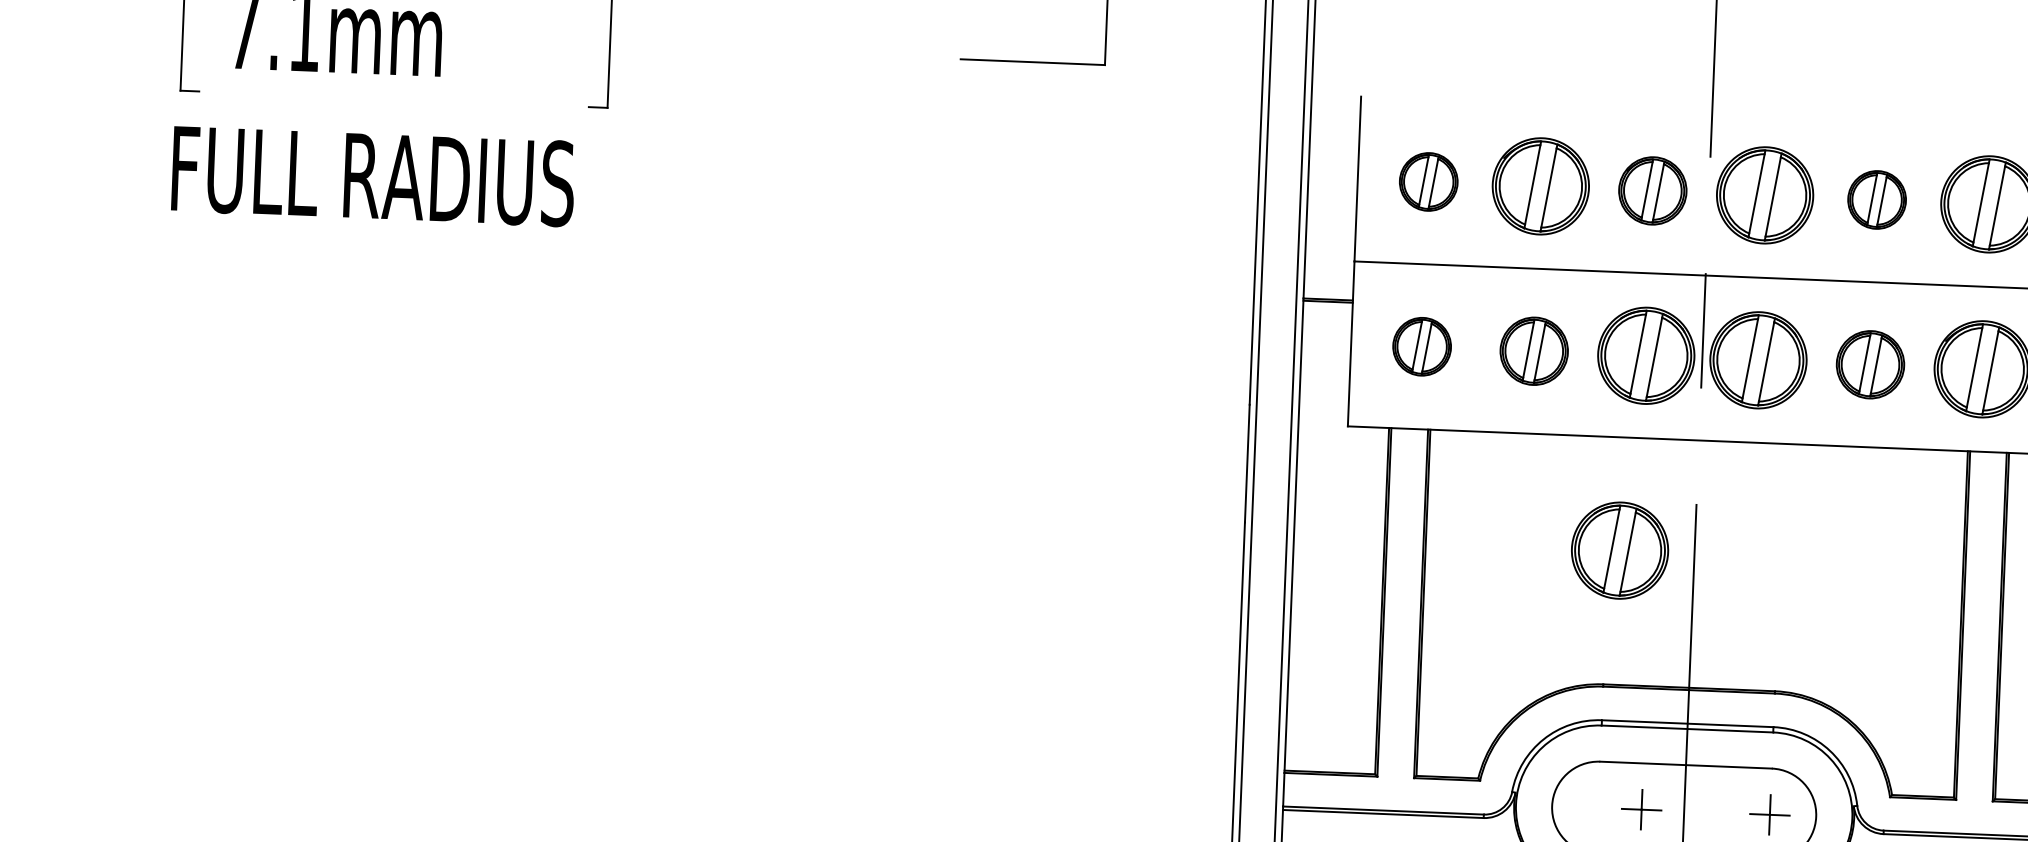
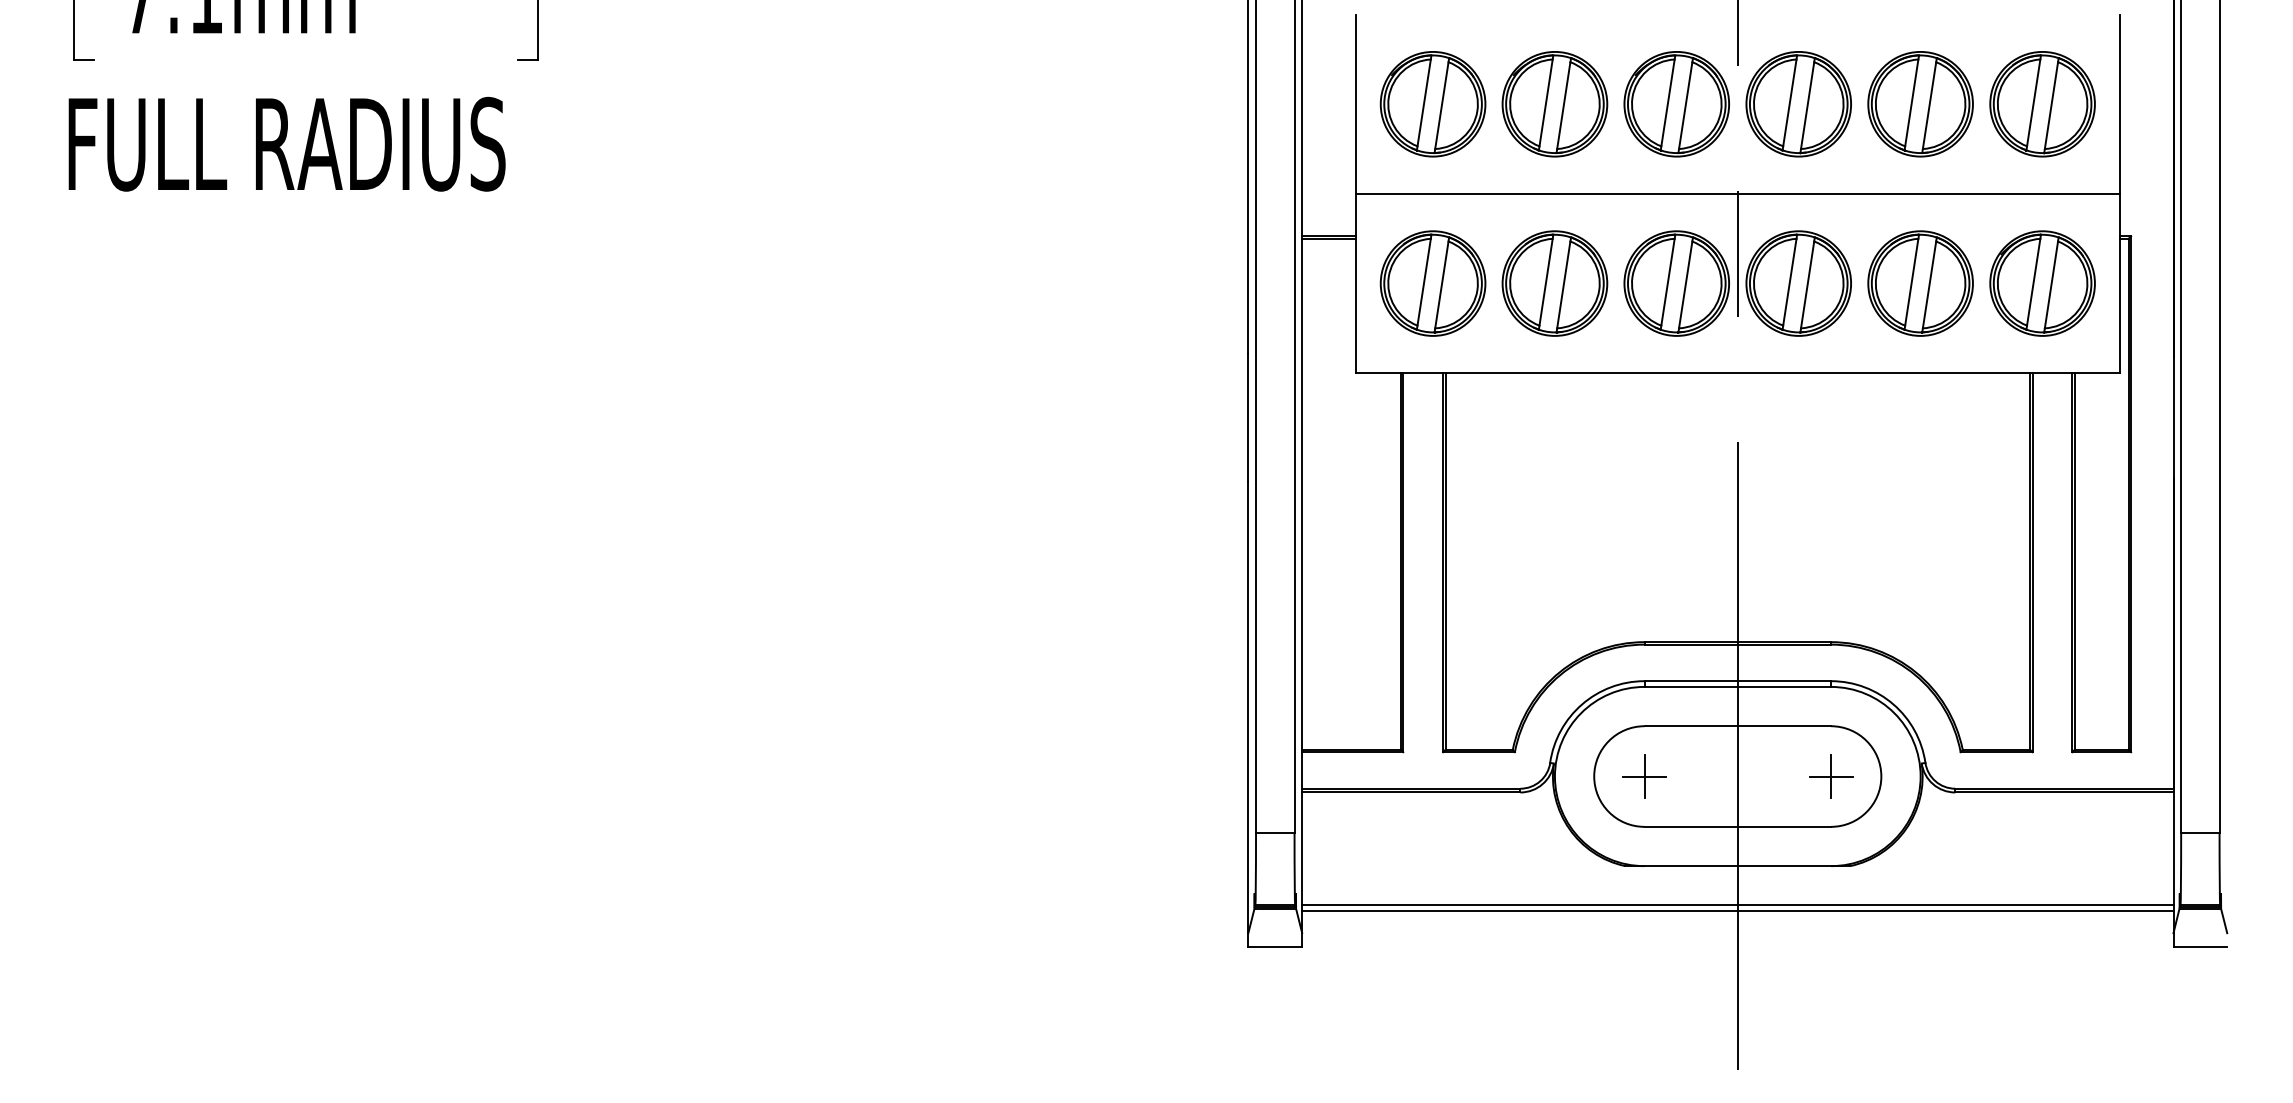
part: (1428, 182) -> (1432, 104), size x1.67
part: (1652, 191) -> (1676, 104), size x1.43
part: (1877, 200) -> (1920, 104), size x1.67
part: (1421, 346) -> (1432, 283), size x1.67
part: (1533, 351) -> (1554, 283), size x1.43
part: (1870, 364) -> (1920, 283), size x1.43
part: (1619, 550) -> (1656, 496), removed
part: (1641, 809) -> (1644, 776), moved

